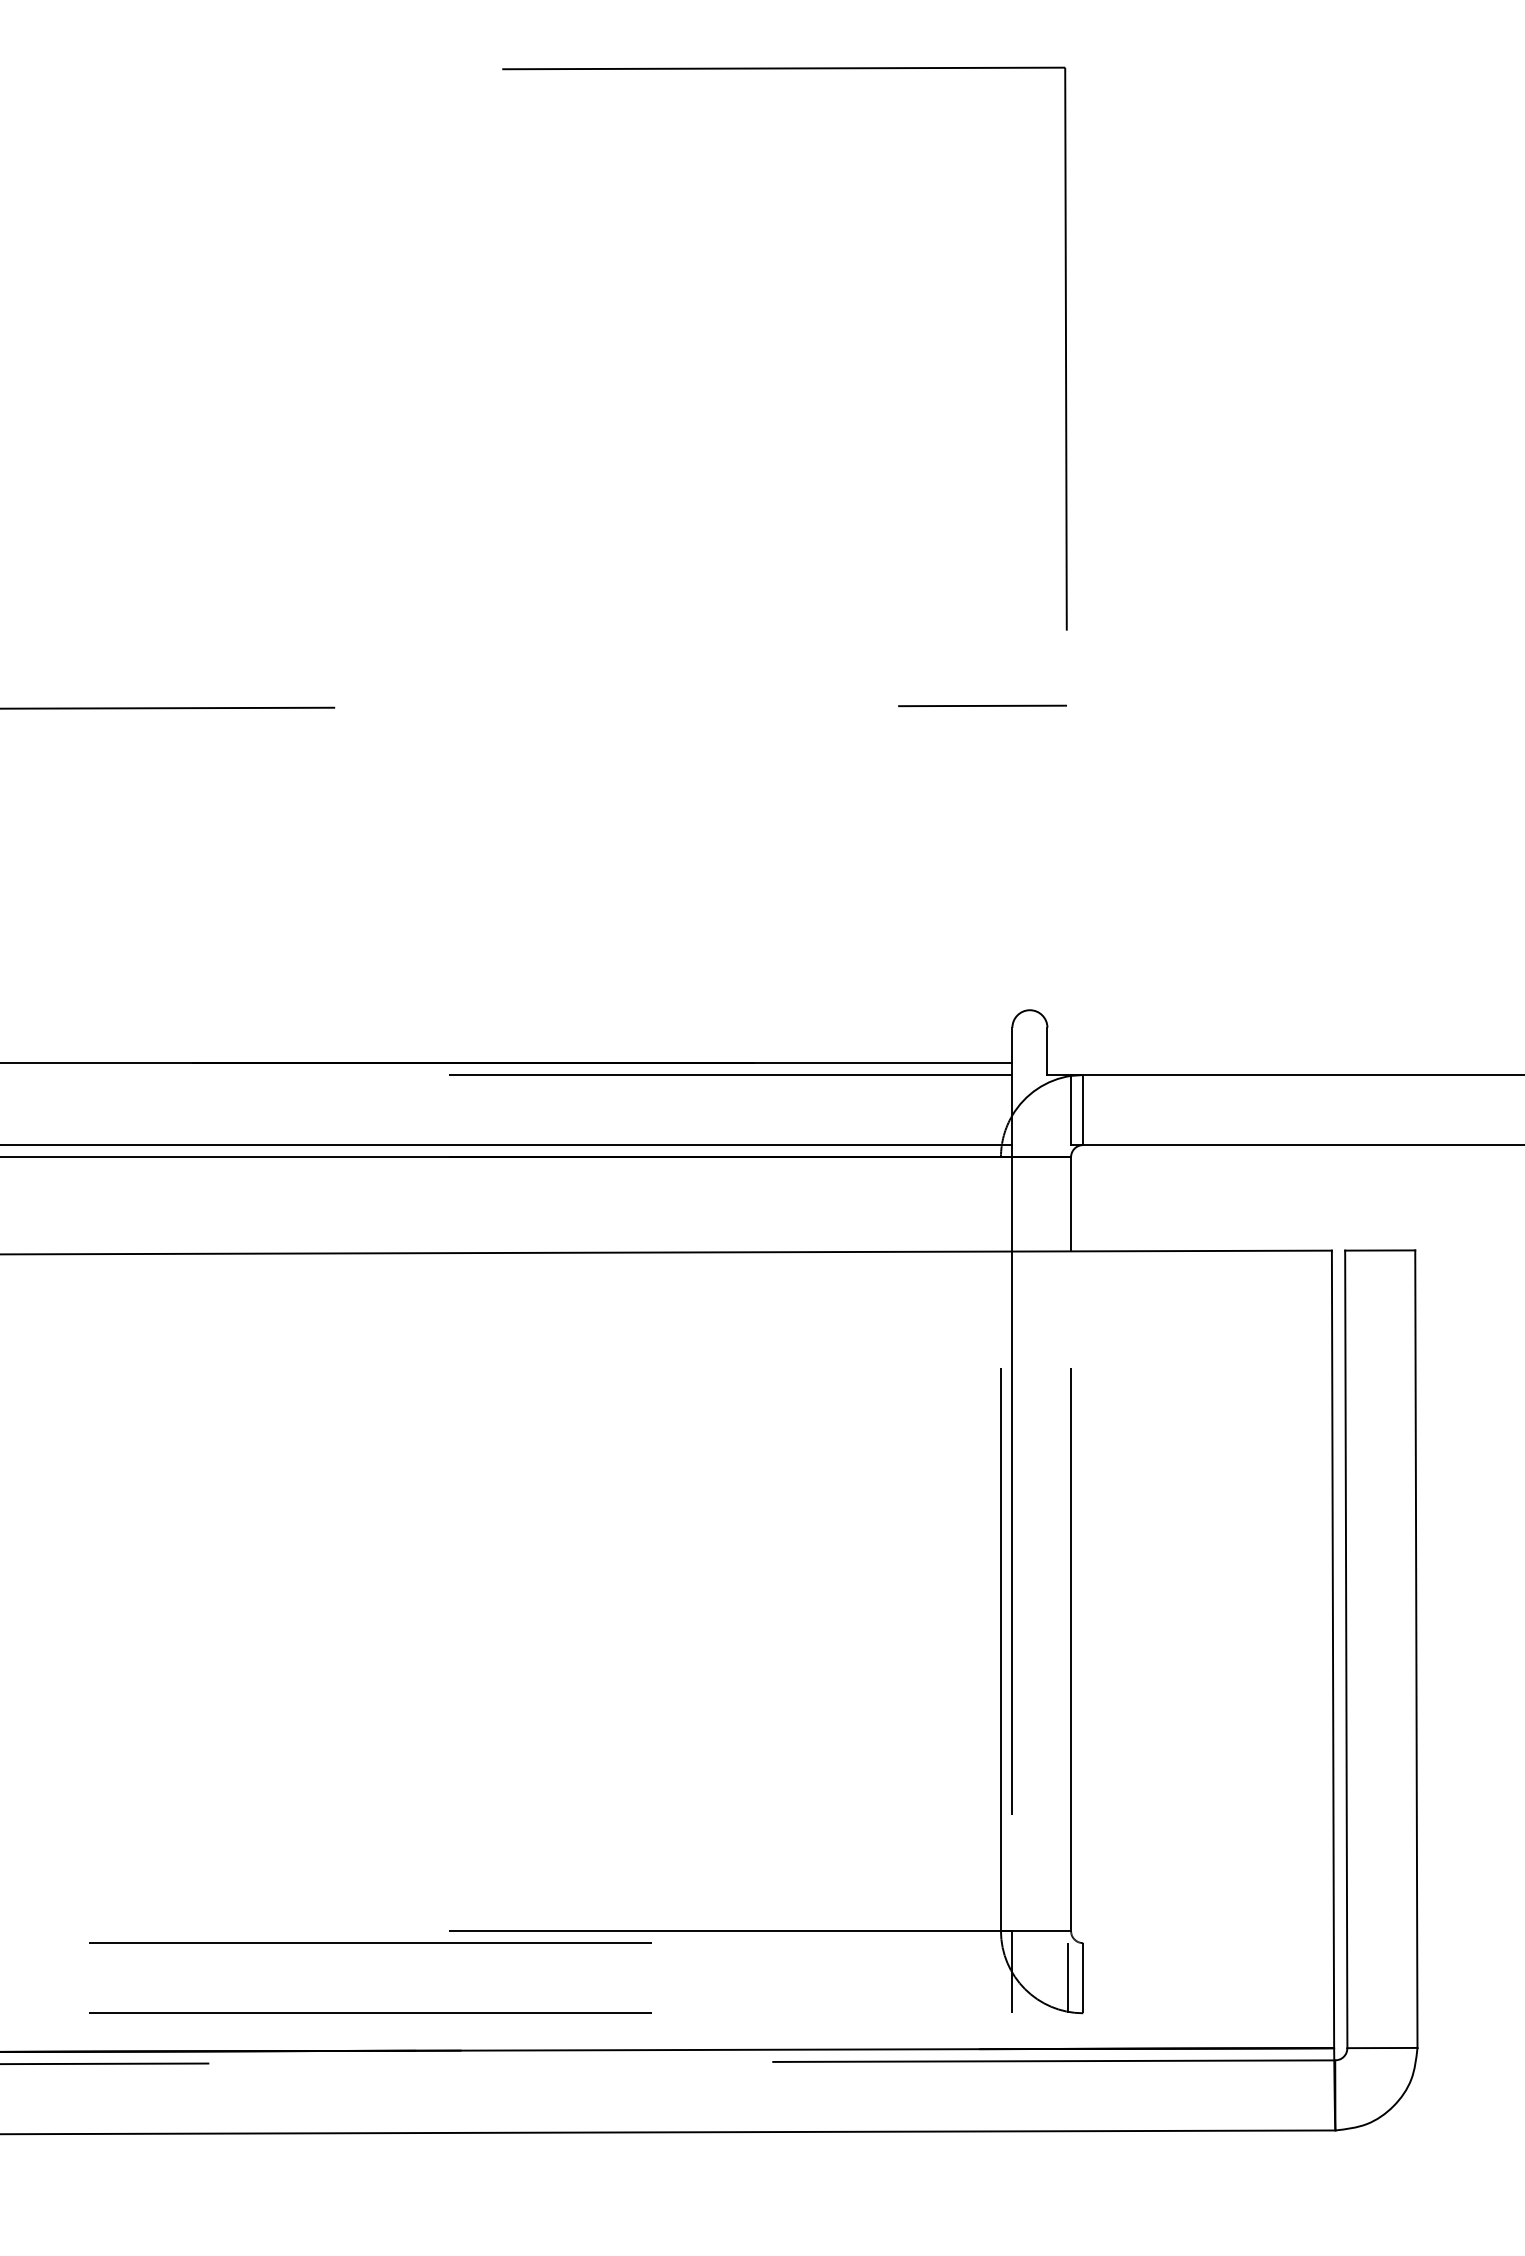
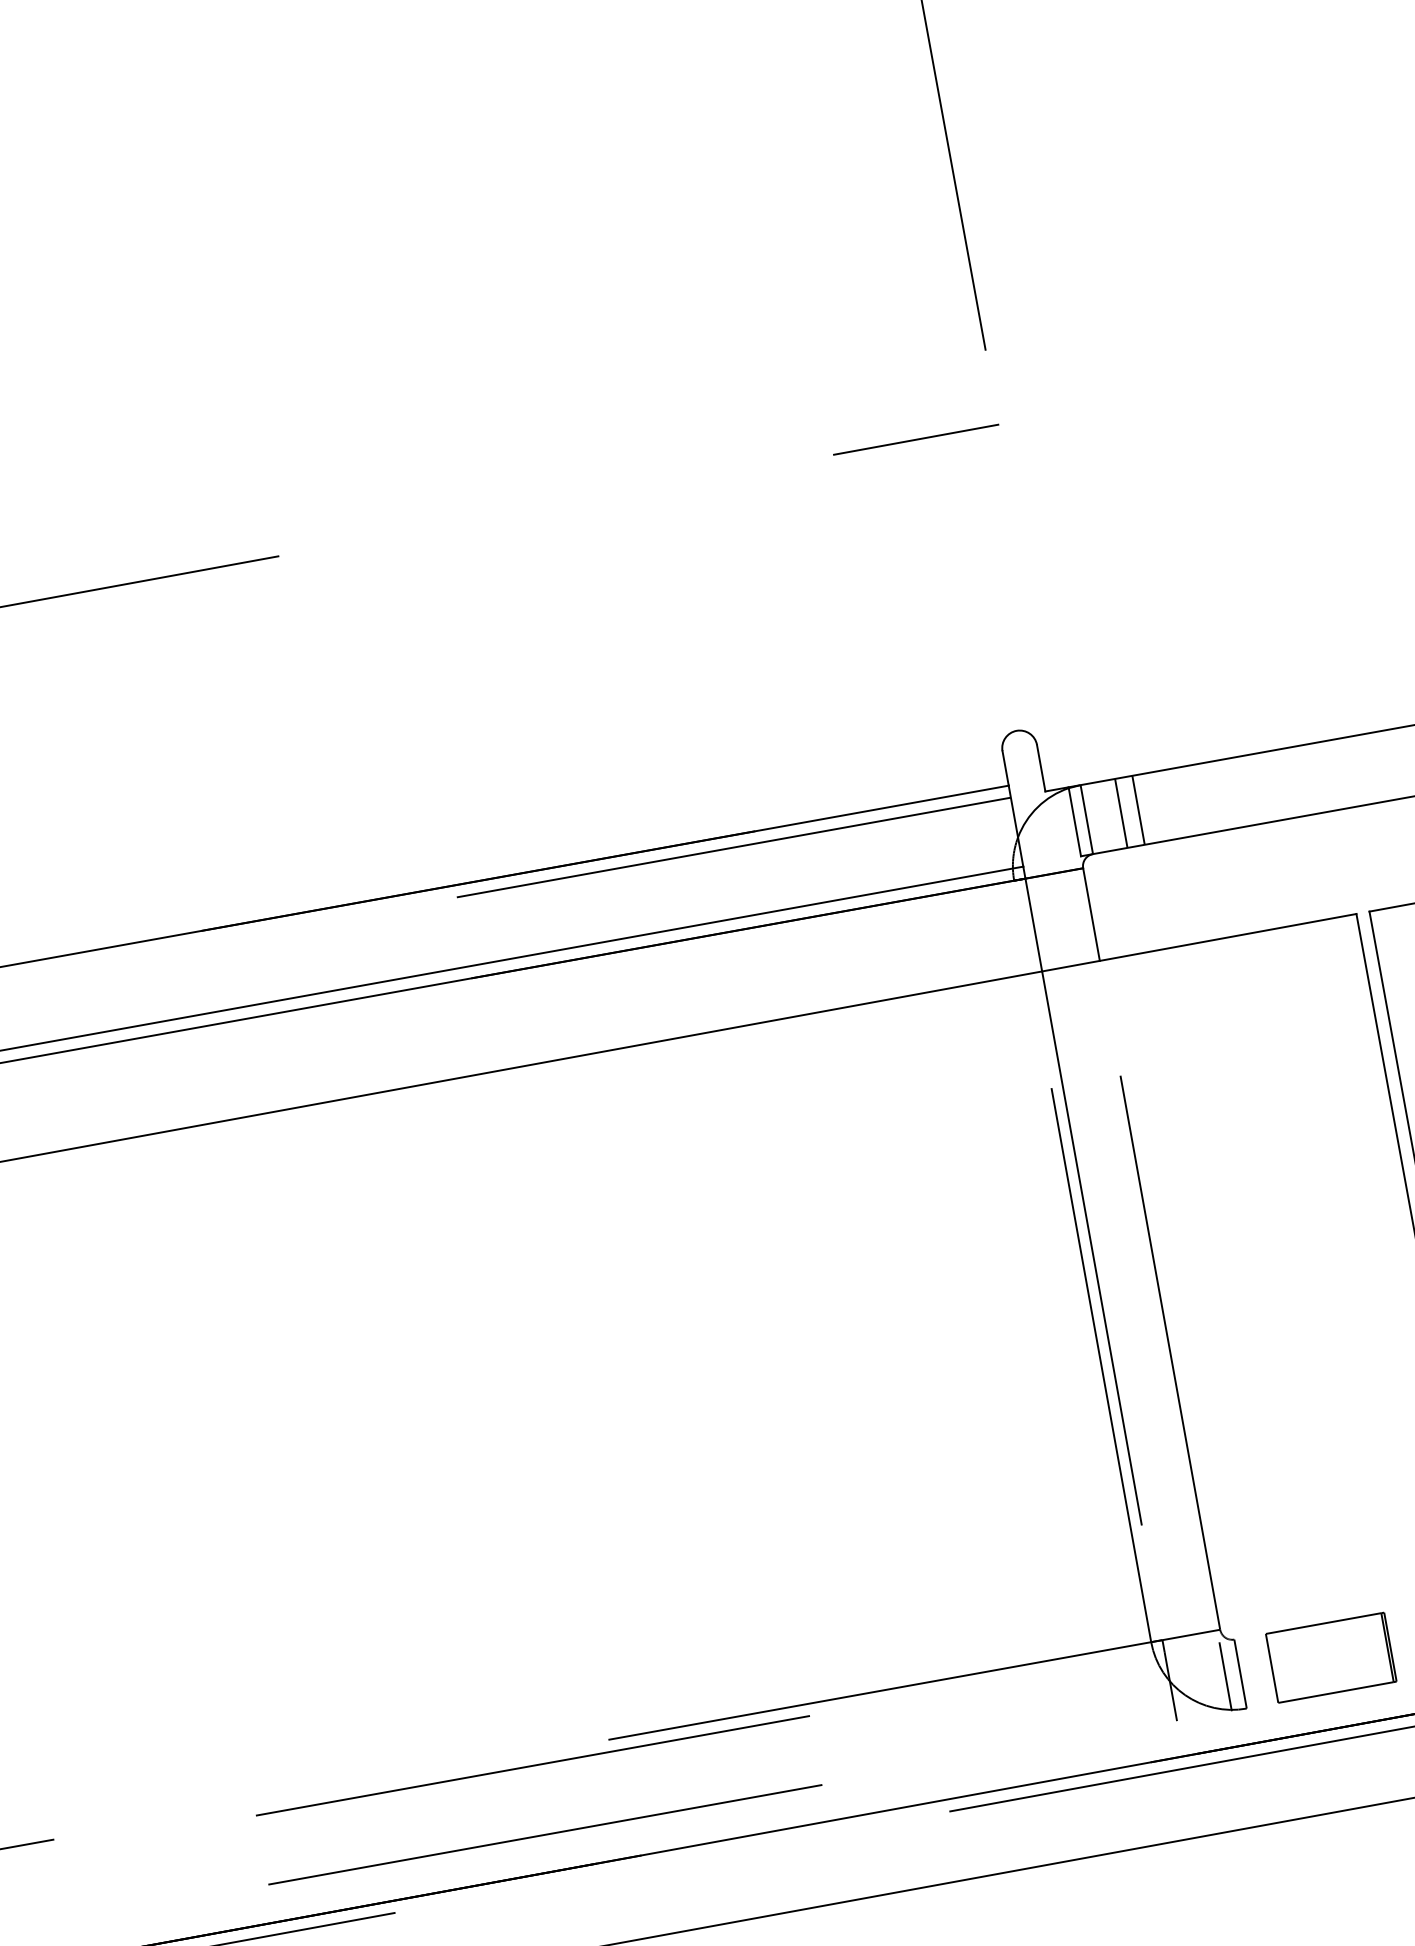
line: (1118, 1109) -> (1121, 812), added
line: (1135, 1109) -> (1138, 809), added
part: (1175, 1977) -> (1331, 1657), added

